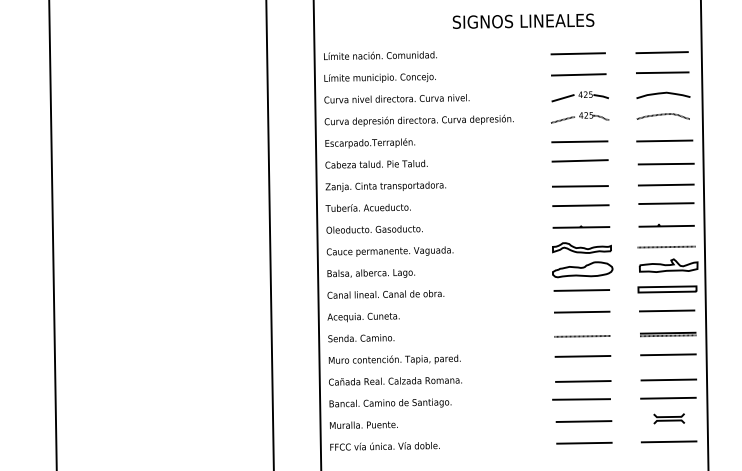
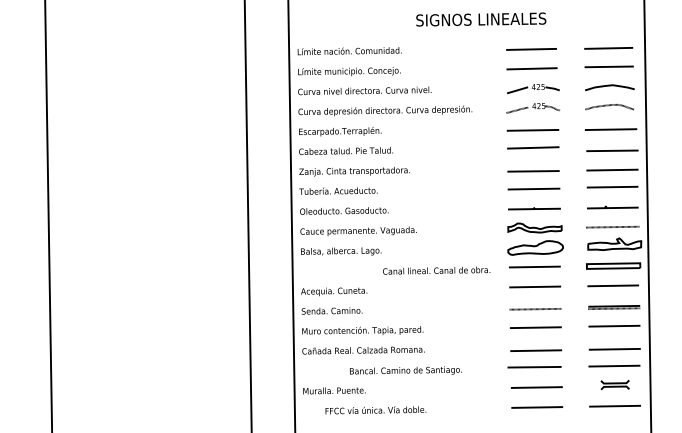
text: (385, 294) -> (436, 270), moved
text: (390, 403) -> (405, 370), moved
text: (384, 446) -> (375, 410), moved

